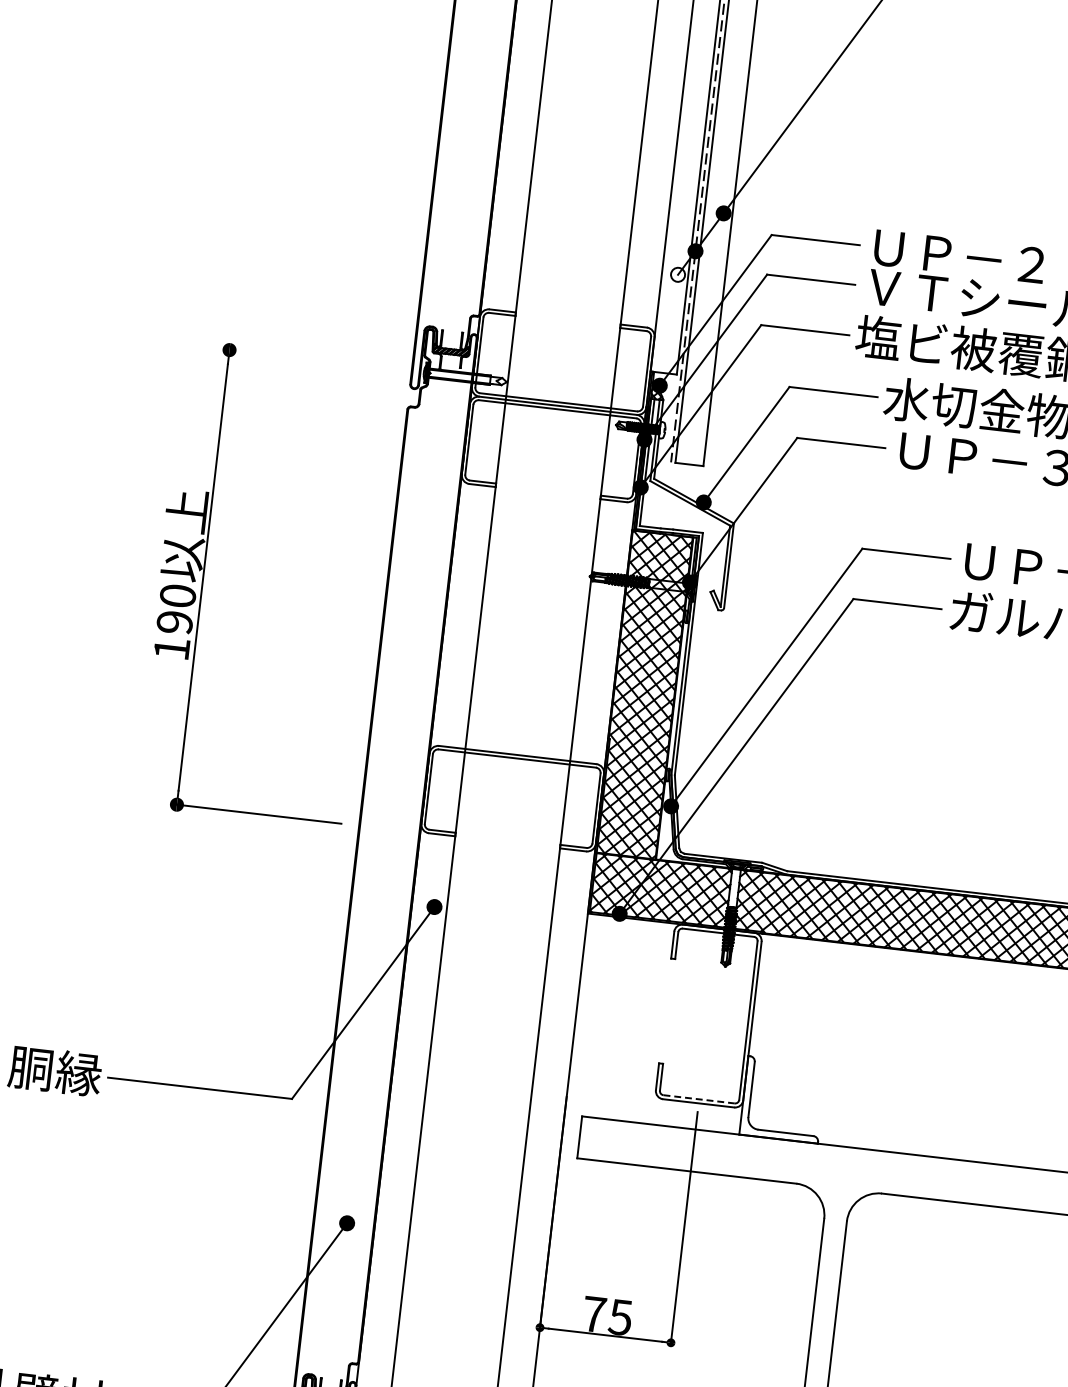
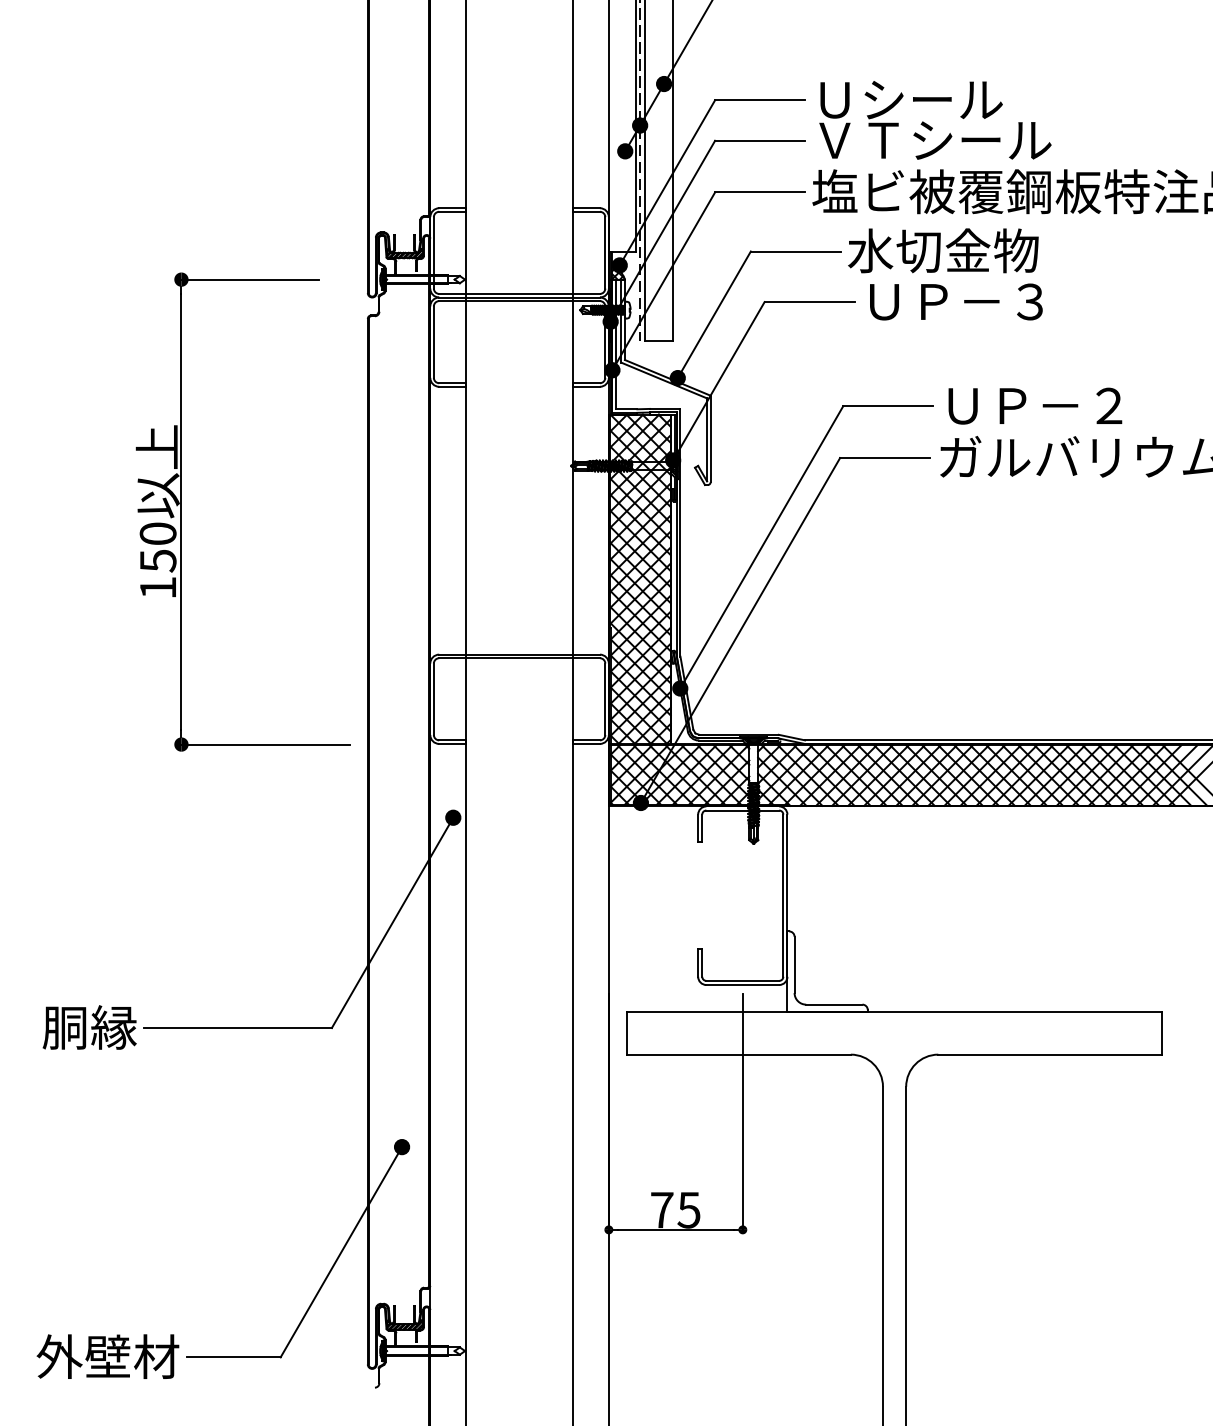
text: (985, 259) -> (933, 100), ＵＰ－２ -> Ｕシール
fill: (678, 275) -> (625, 151), added
line: (297, 357) -> (250, 279), added
text: (174, 622) -> (157, 561), 190 -> 150
line: (699, 1099) -> (743, 980), dashed -> solid

